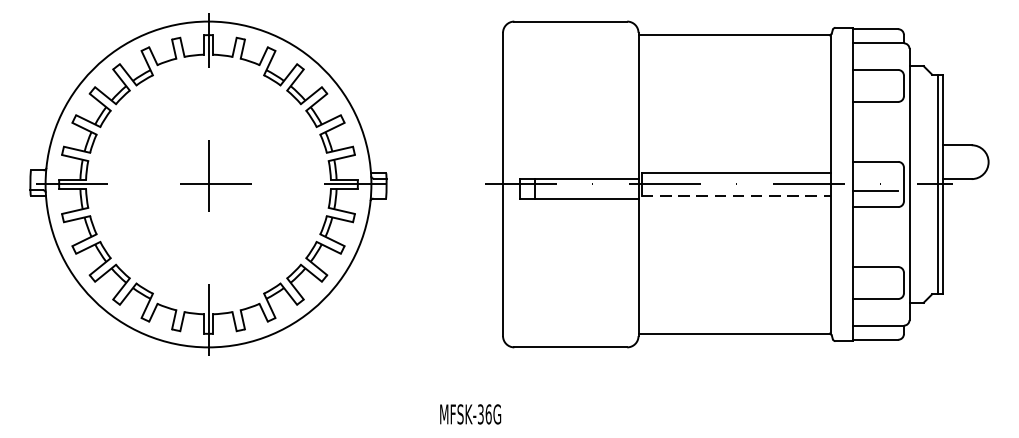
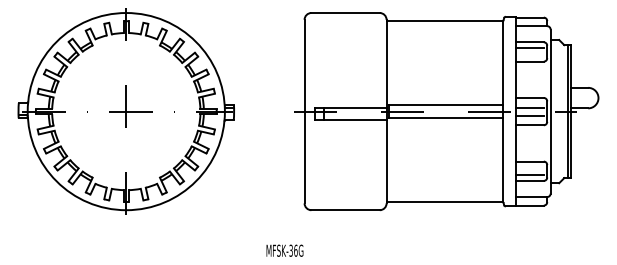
line: (874, 80) -> (529, 48), added
line: (874, 177) -> (529, 107), added
line: (737, 195) -> (446, 118), dashed -> solid
line: (874, 290) -> (529, 175), added

